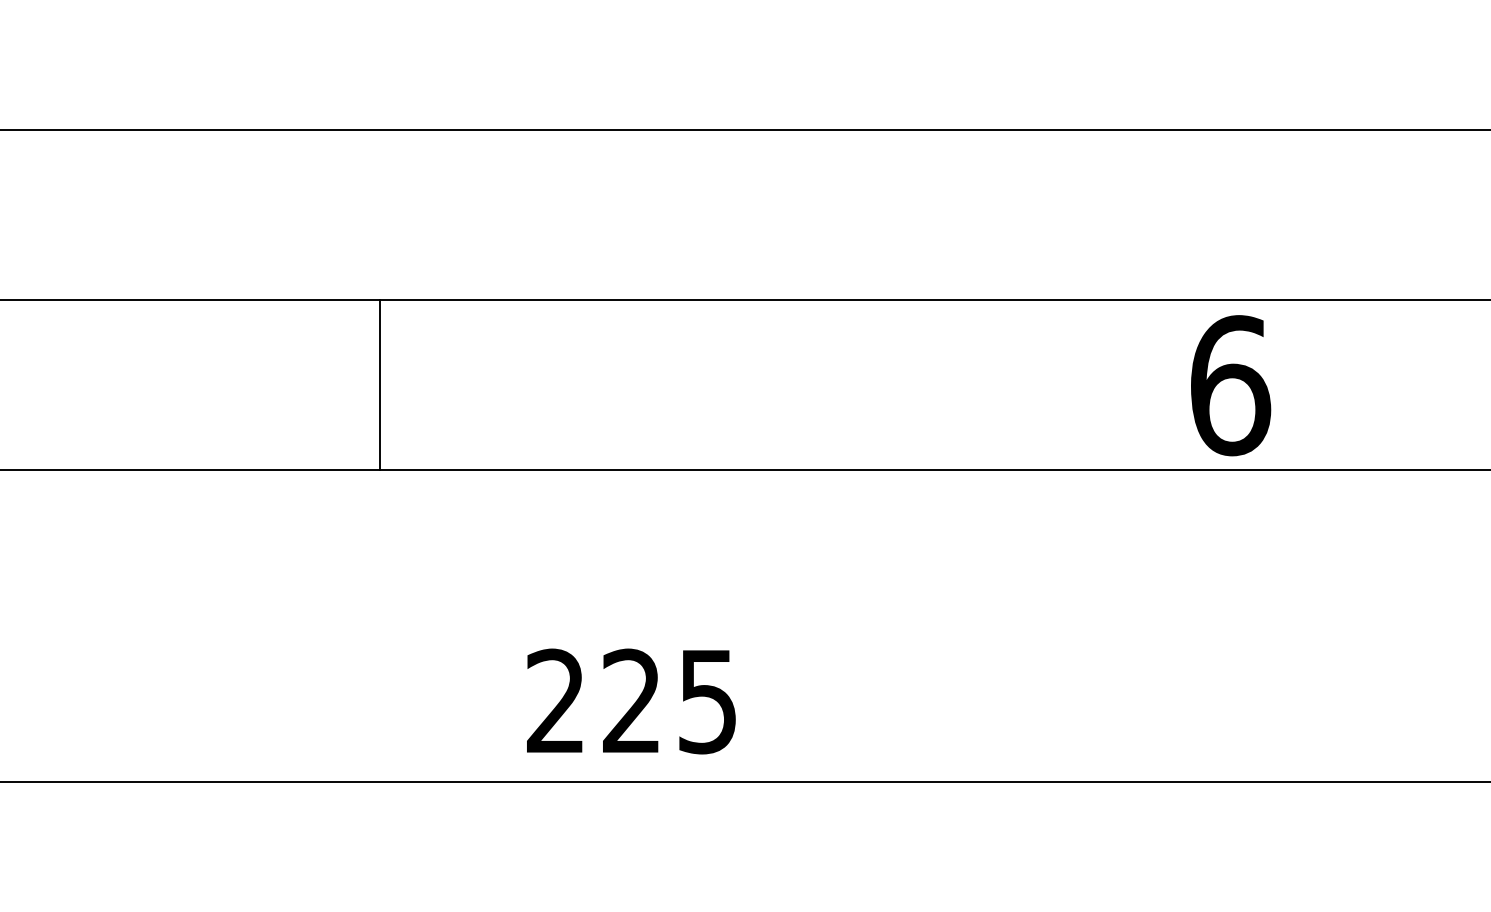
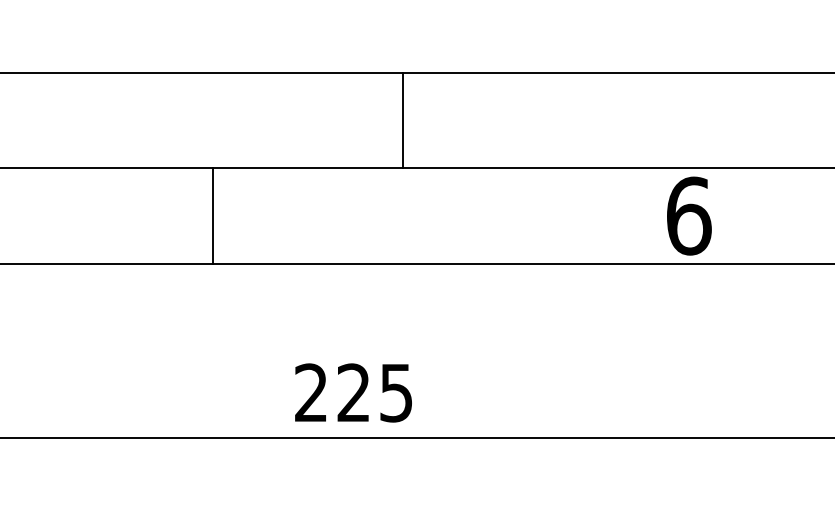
line: (720, 214) -> (403, 120), added

